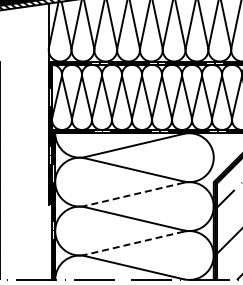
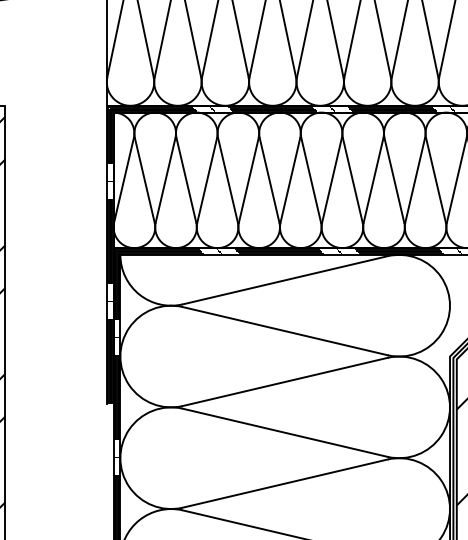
line: (134, 194) -> (285, 382), dashed -> solid
line: (134, 243) -> (285, 484), dashed -> solid

